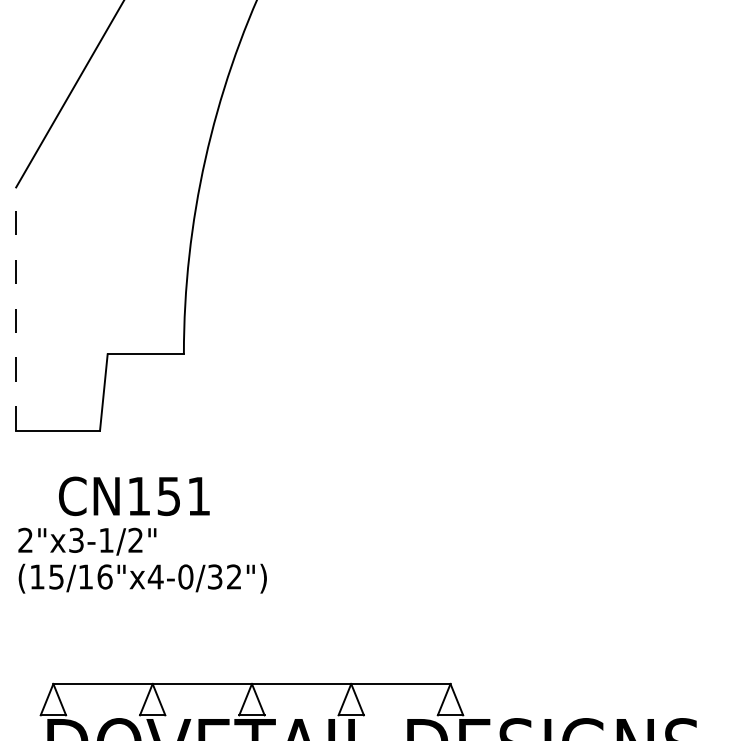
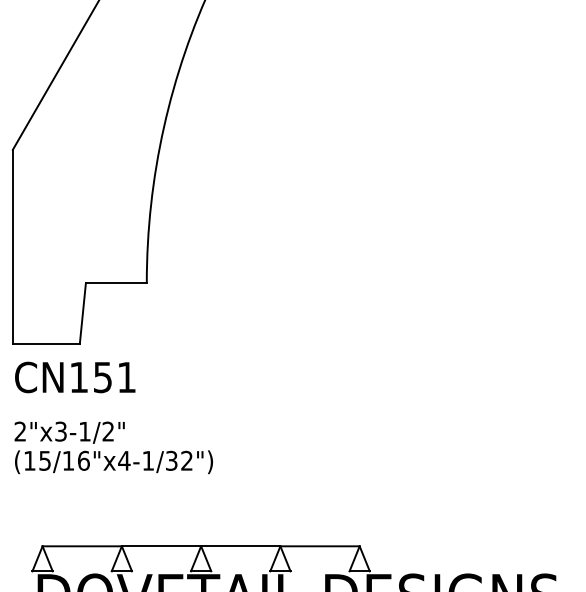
line: (15, 308) -> (12, 246), dashed -> solid
text: (134, 496) -> (75, 377), moved
text: (186, 576) -> (148, 460), (15/16"x4-0/32") -> (15/16"x4-1/32")

